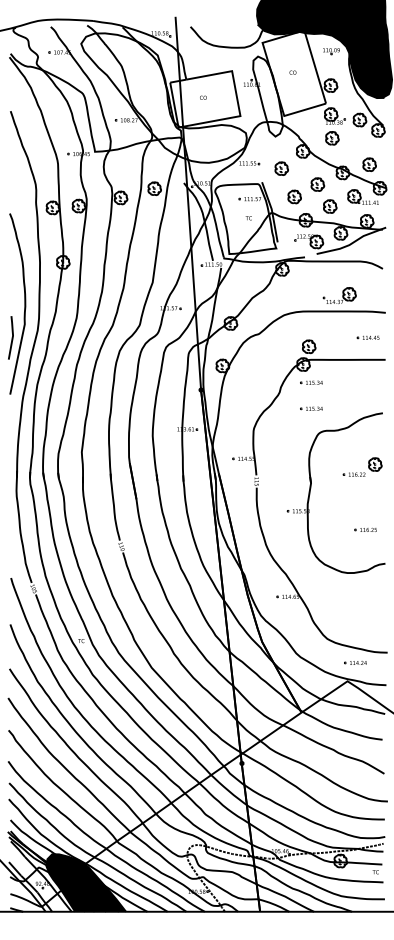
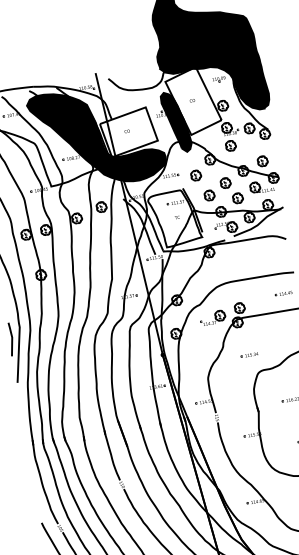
fill: (267, 96) -> (176, 122), added
fill: (163, 97) -> (96, 136), added
part: (339, 295) -> (212, 317), moved
part: (311, 382) -> (246, 335), removed

